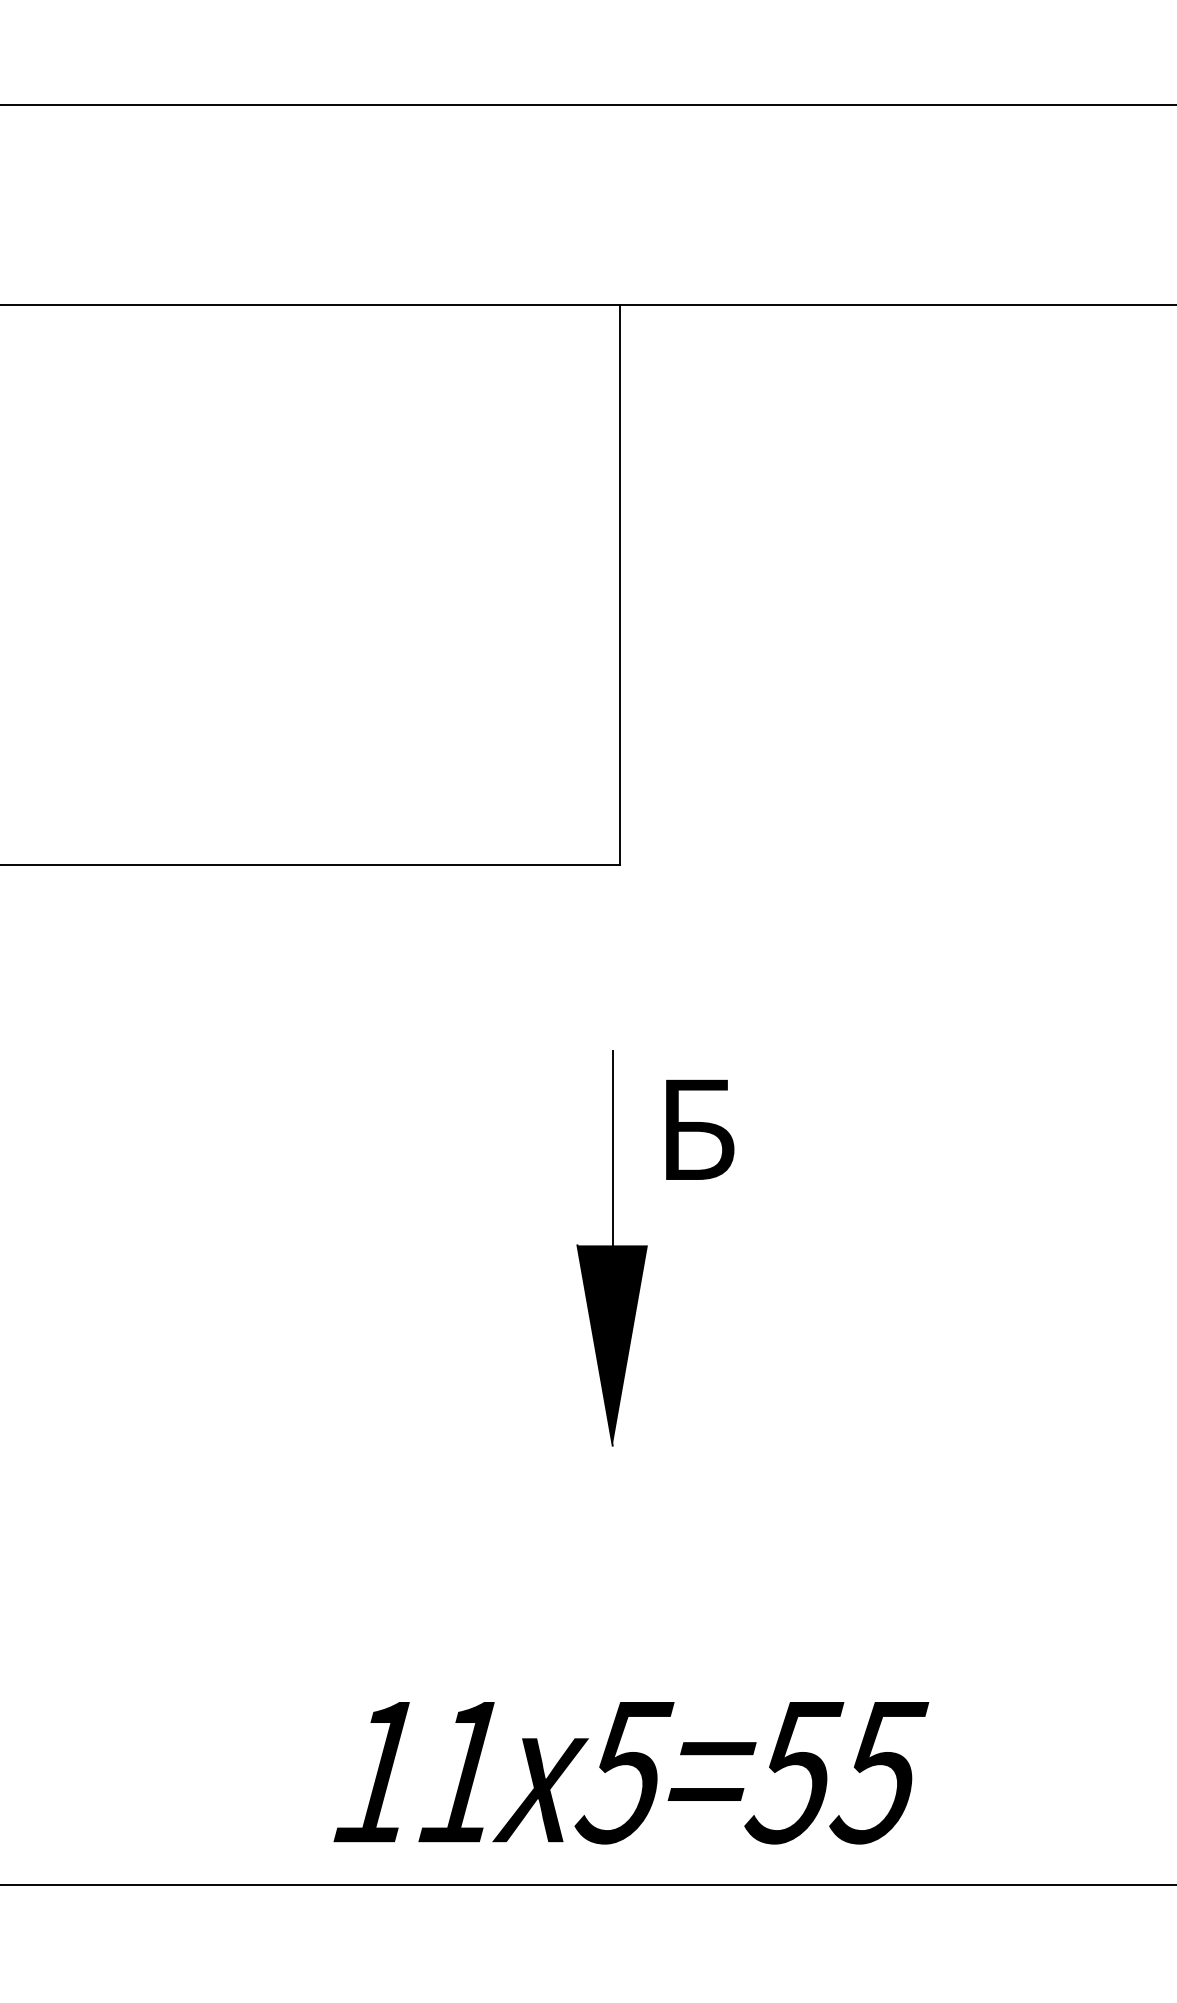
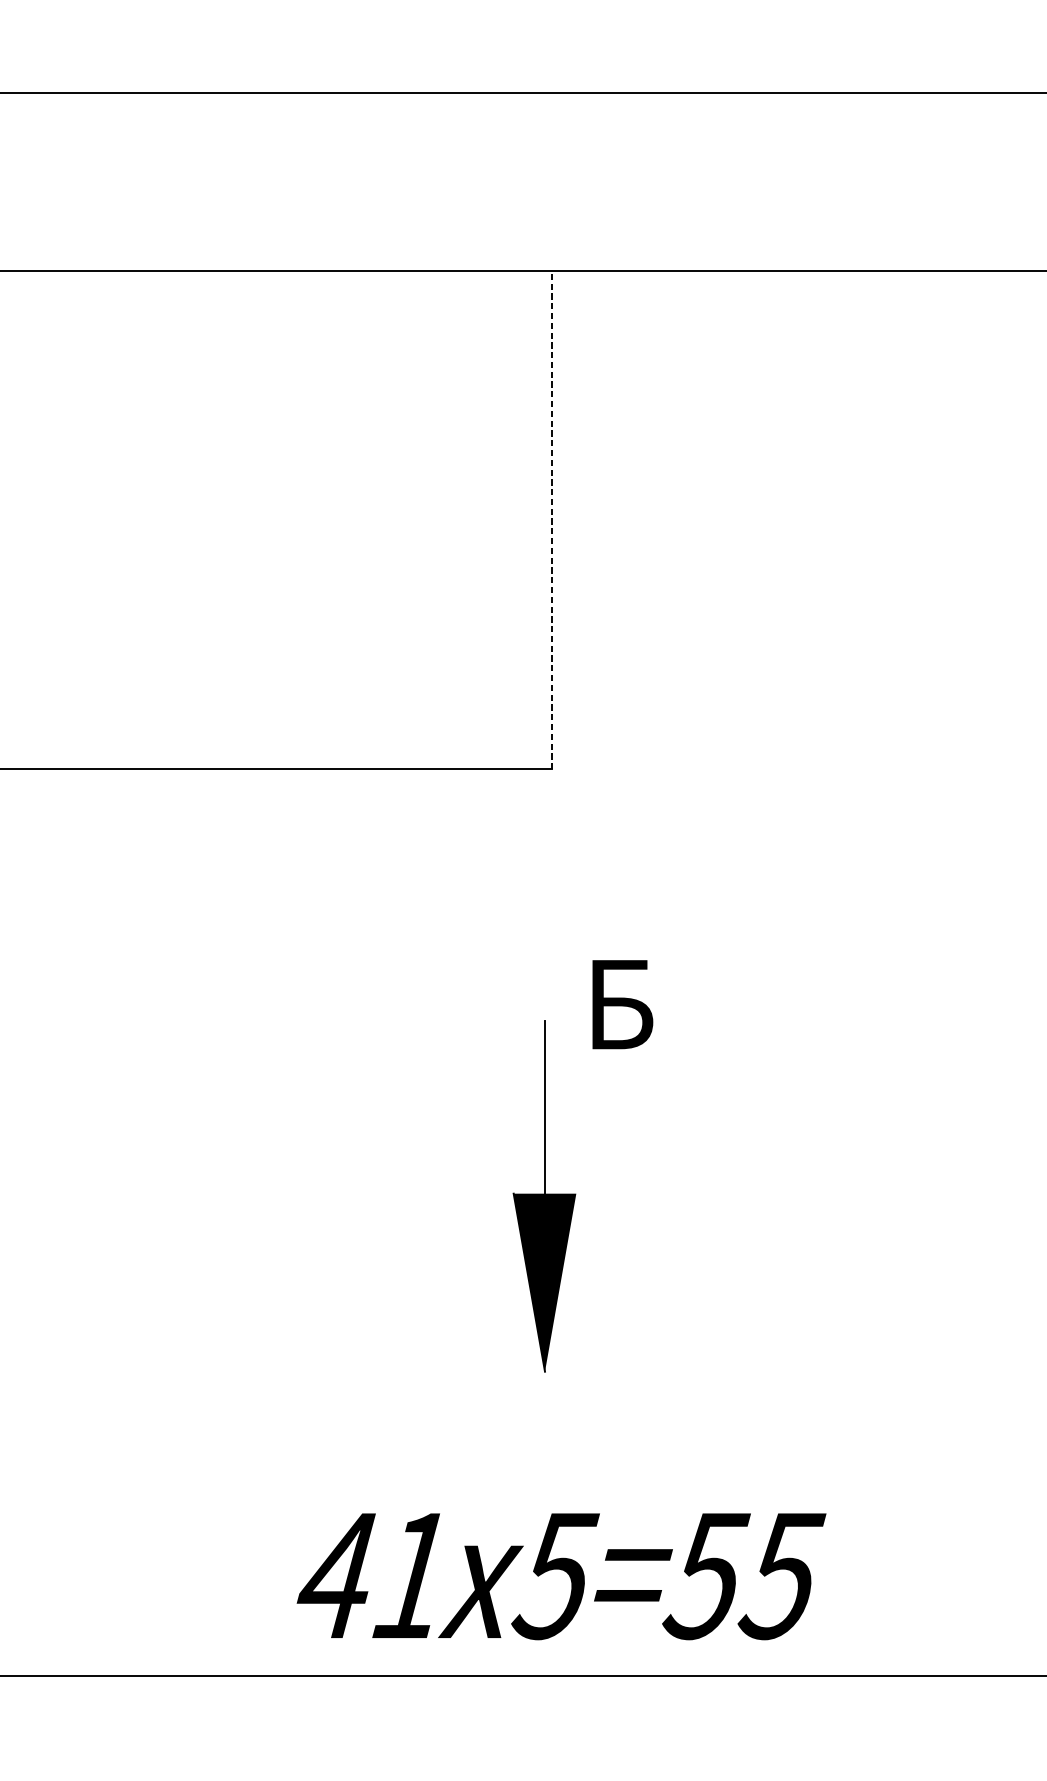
line: (620, 584) -> (551, 519), solid -> dashed
part: (611, 1248) -> (543, 1196), moved
text: (377, 1772) -> (335, 1576), 11 -> 41

